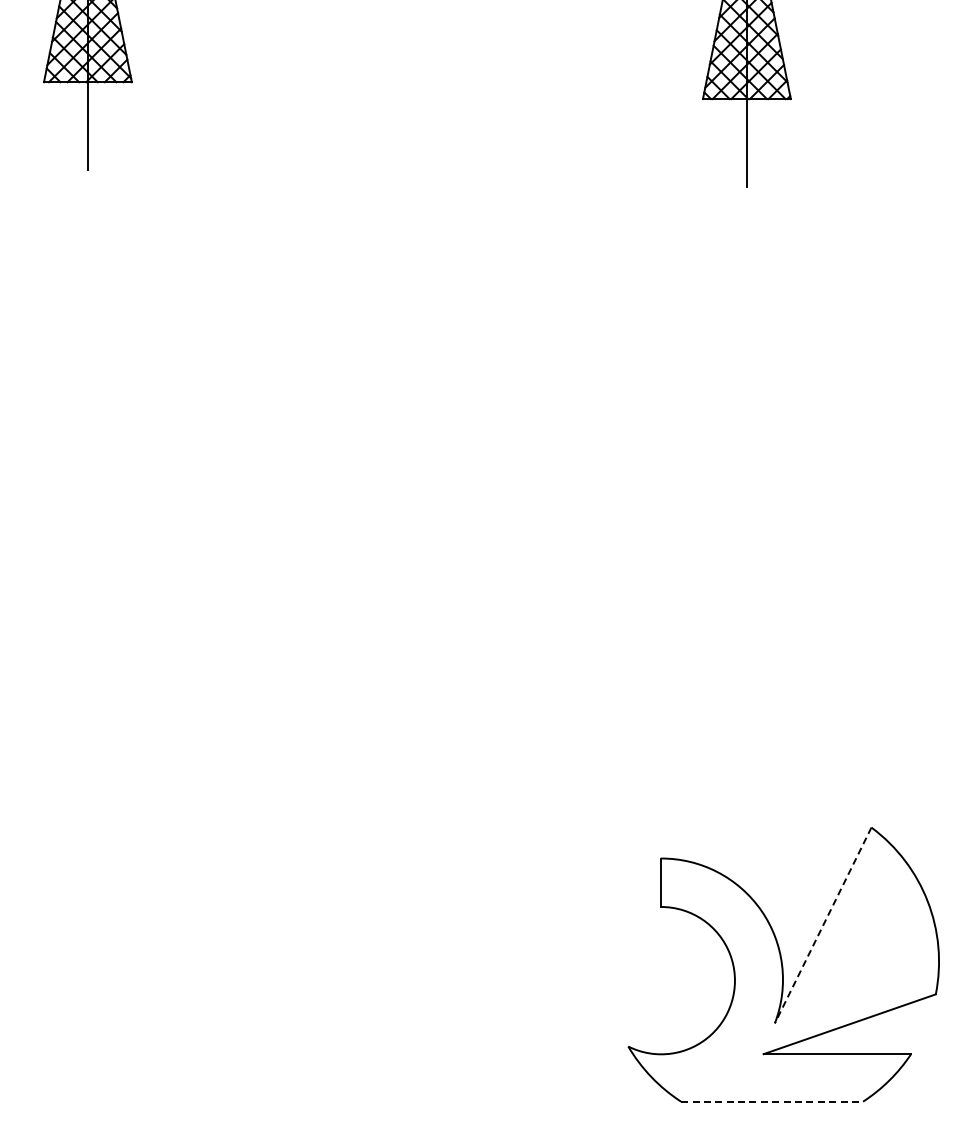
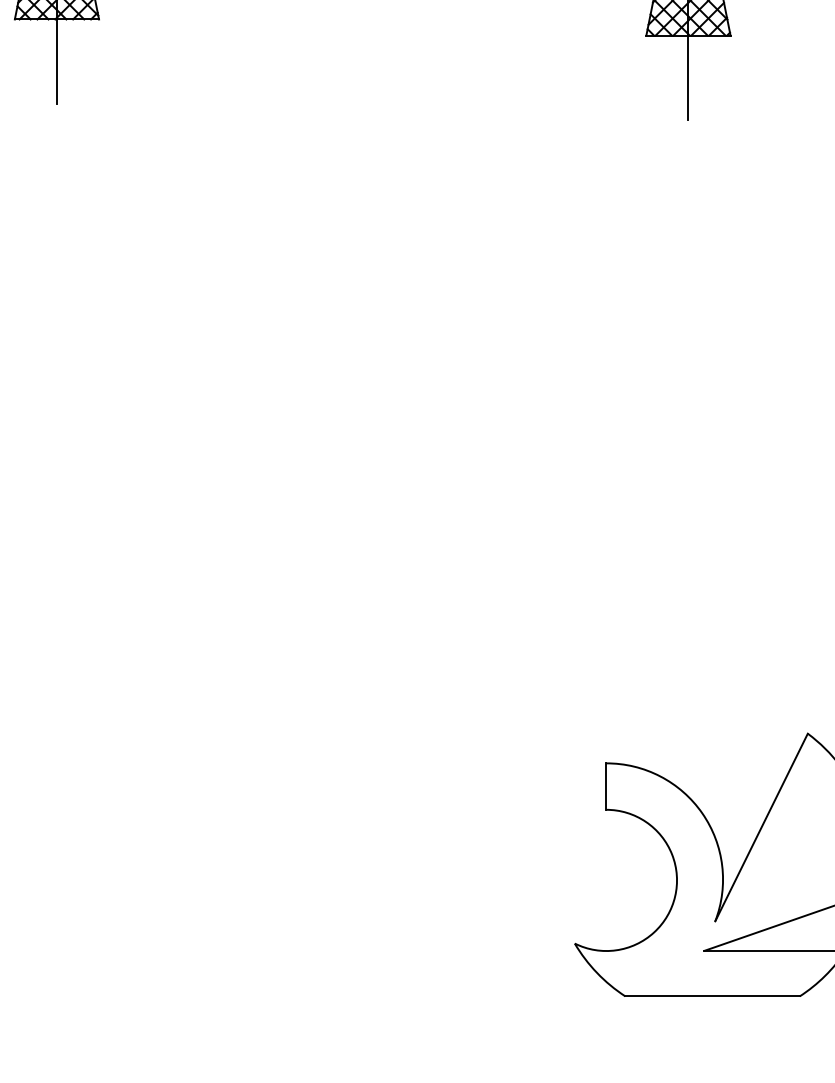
line: (822, 925) -> (760, 827), dashed -> solid
line: (772, 1101) -> (712, 996), dashed -> solid

